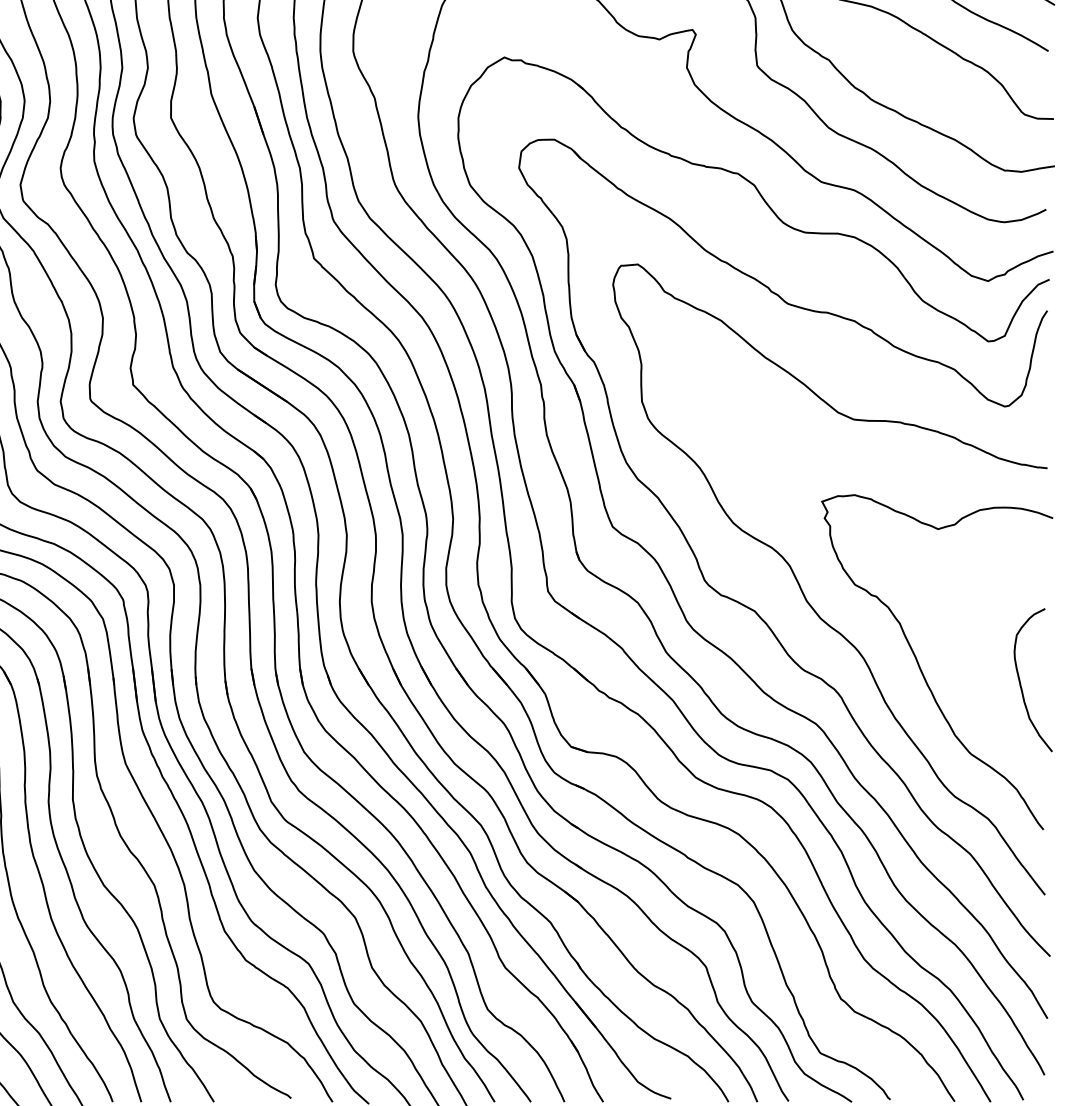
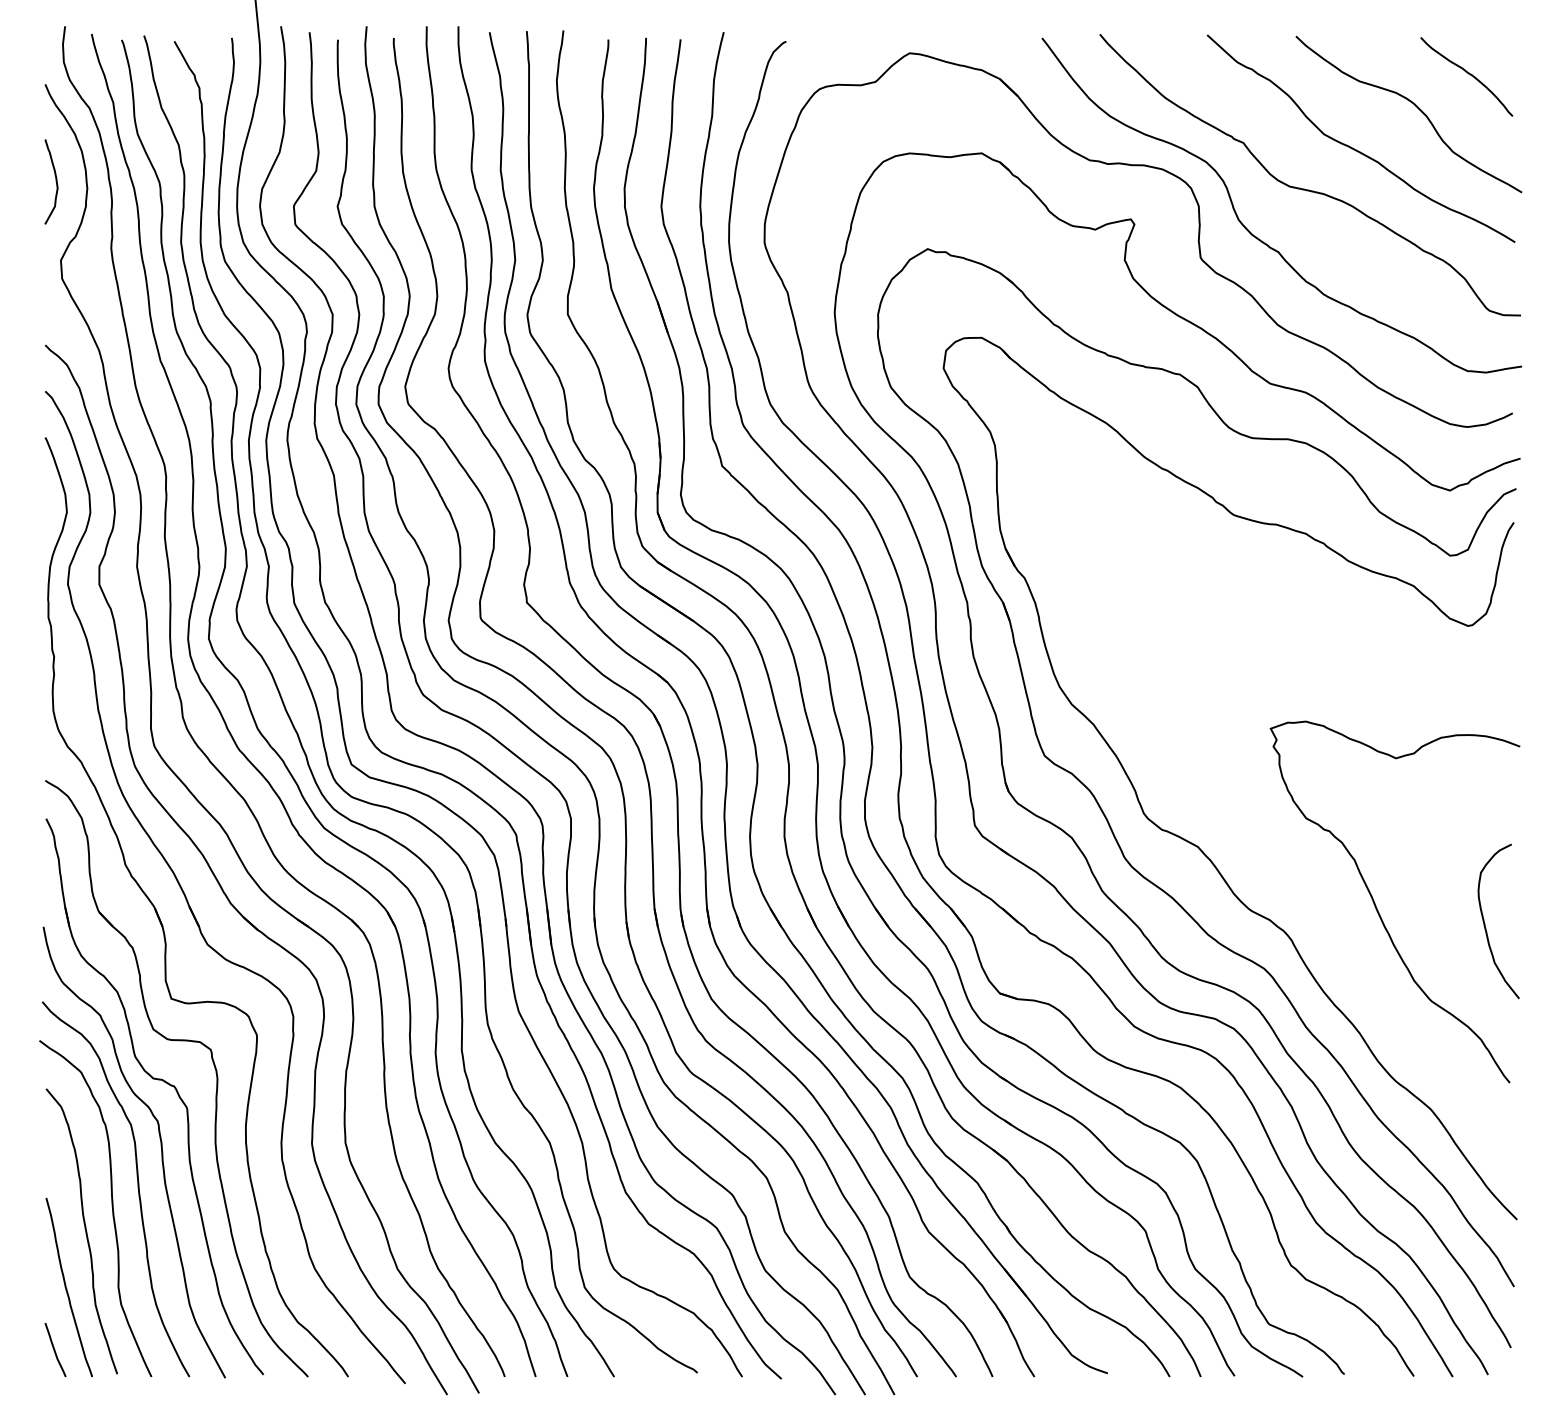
curve: (804, 593) -> (1251, 827), removed

